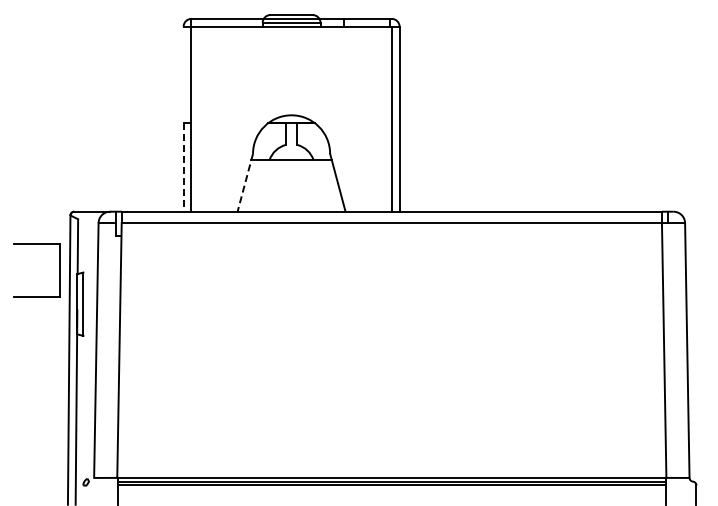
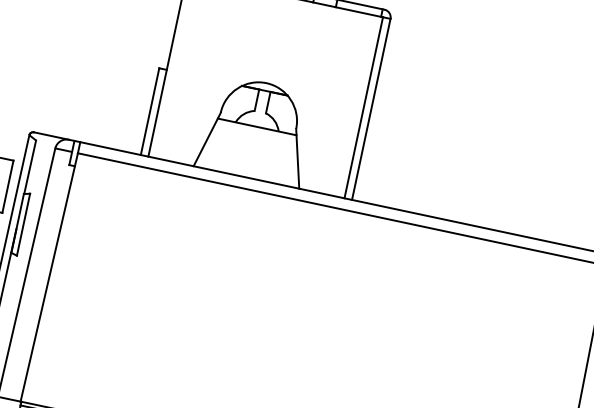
line: (183, 167) -> (149, 111), dashed -> solid
line: (245, 182) -> (207, 139), dashed -> solid

